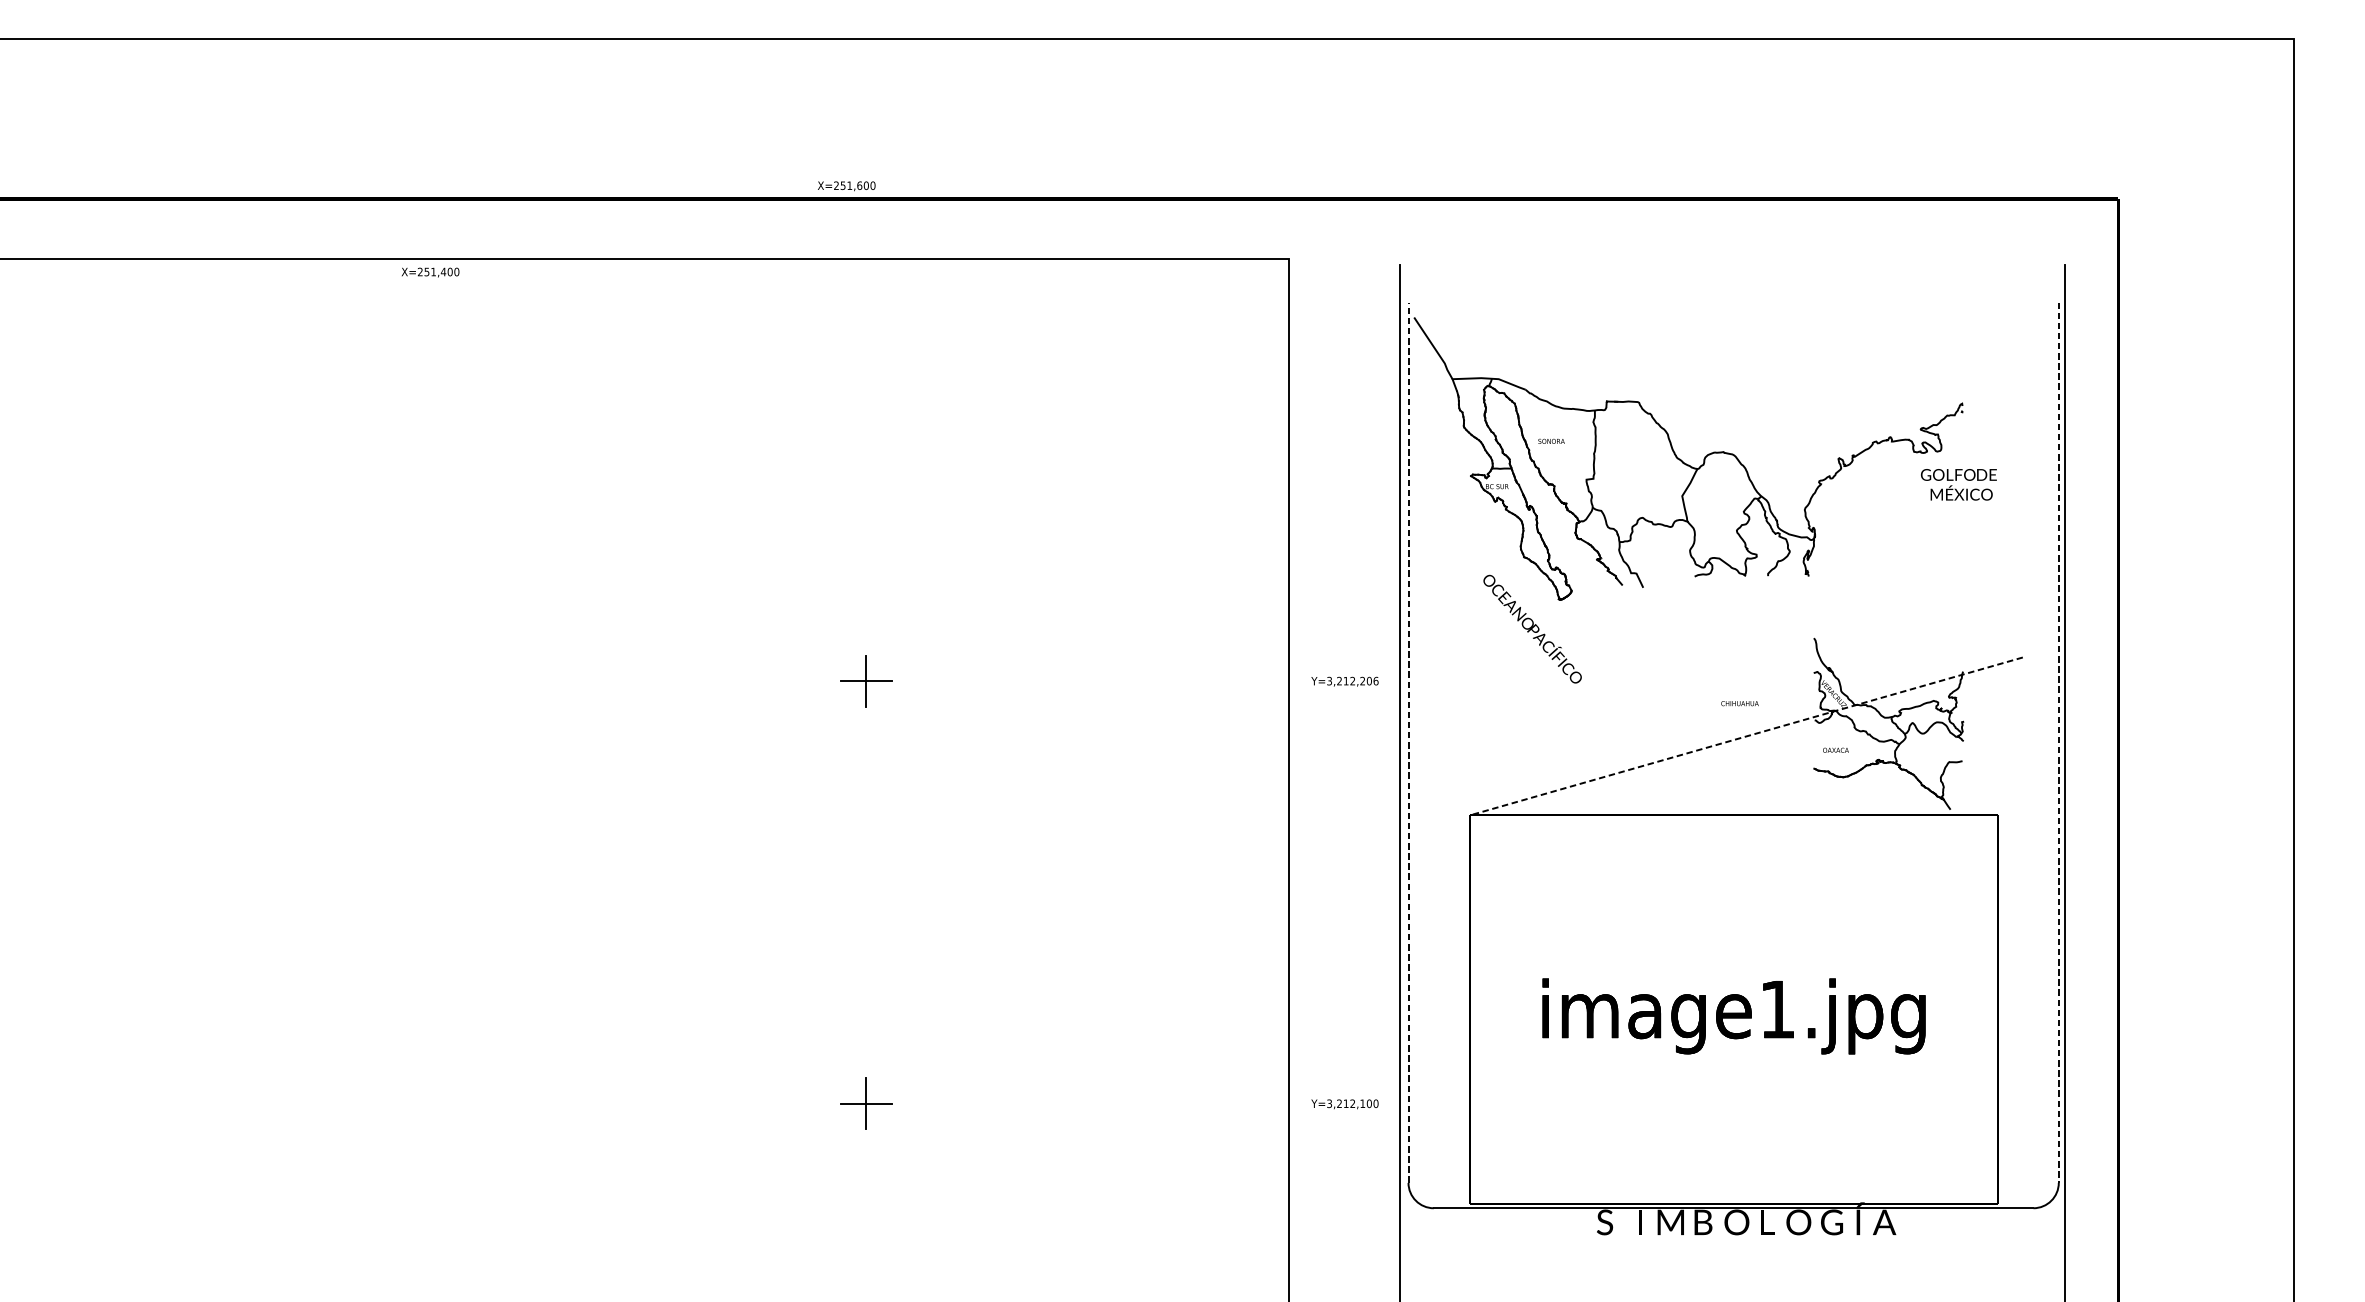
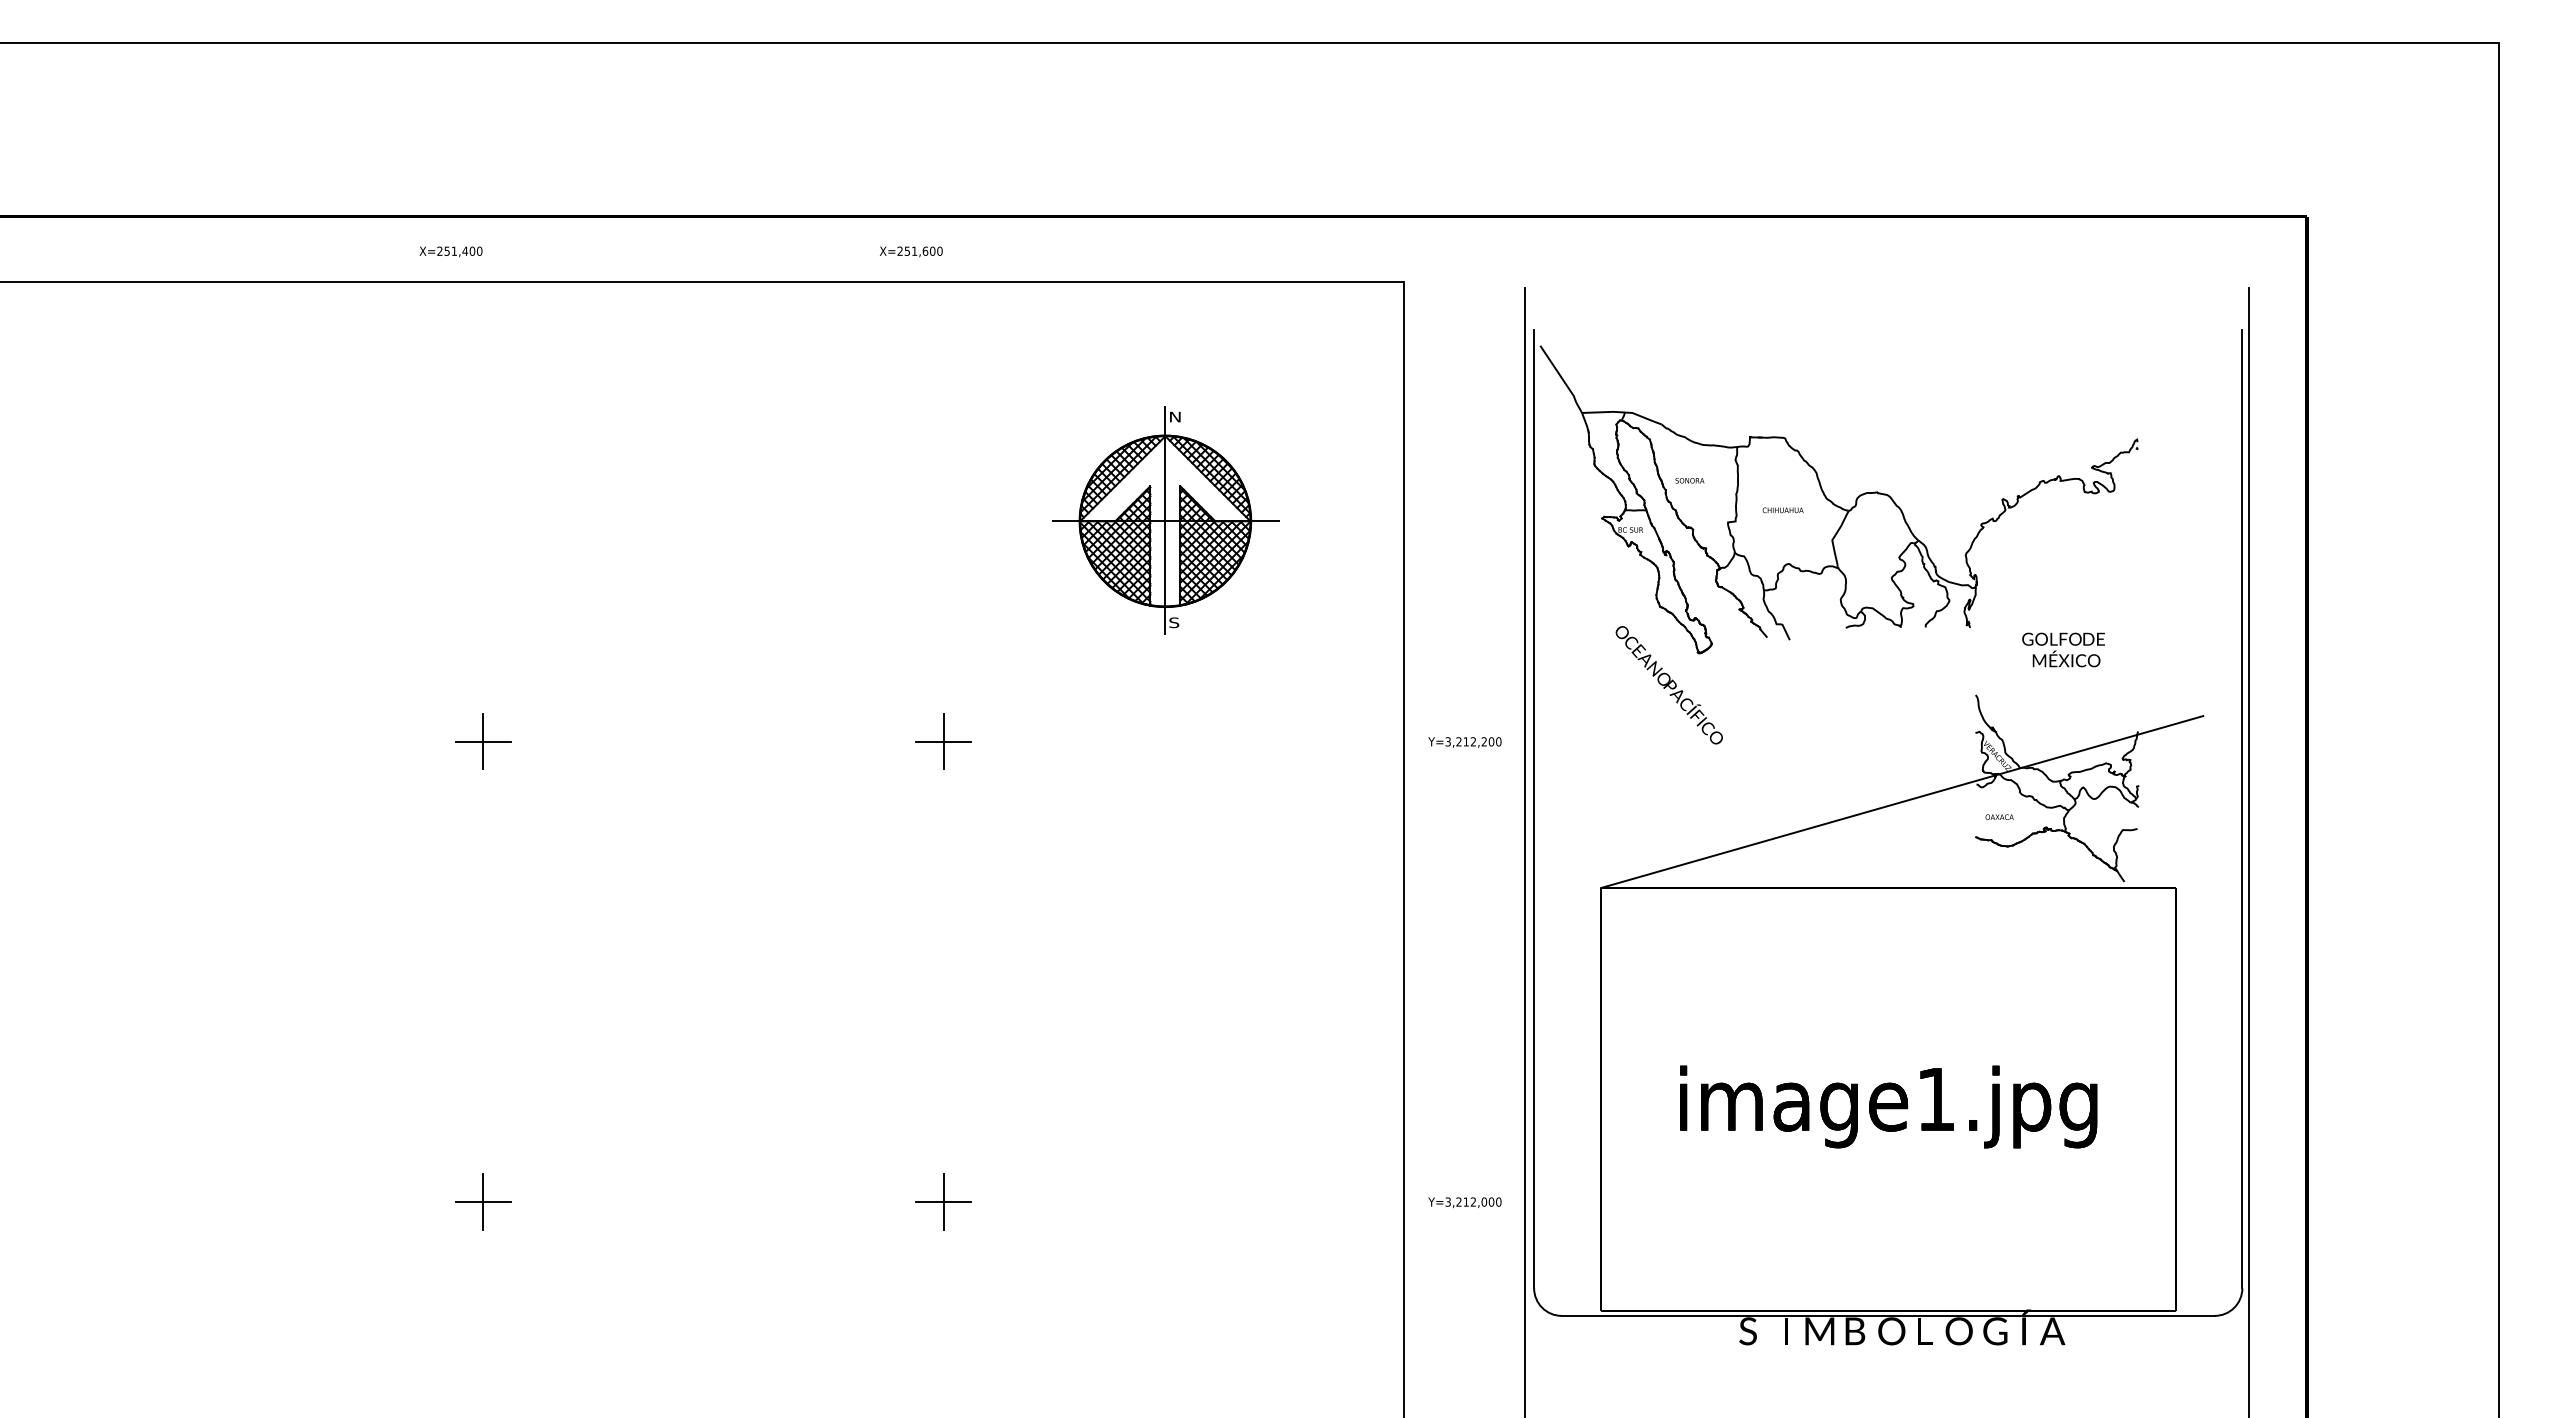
text: (846, 185) -> (911, 251), moved
text: (430, 272) -> (450, 251), moved
part: (1070, 477) -> (1165, 520), added
text: (1958, 484) -> (2063, 649), moved
part: (443, 680) -> (483, 741), added
text: (1375, 680) -> (1498, 741), Y=3,212,206 -> Y=3,212,200
text: (1739, 703) -> (1782, 510), moved
line: (1745, 736) -> (1901, 802), dashed -> solid
line: (1408, 742) -> (1534, 808), dashed -> solid
line: (2058, 743) -> (2242, 809), dashed -> solid
part: (443, 1103) -> (483, 1201), added
text: (1362, 1103) -> (1484, 1201), Y=3,212,100 -> Y=3,212,000

